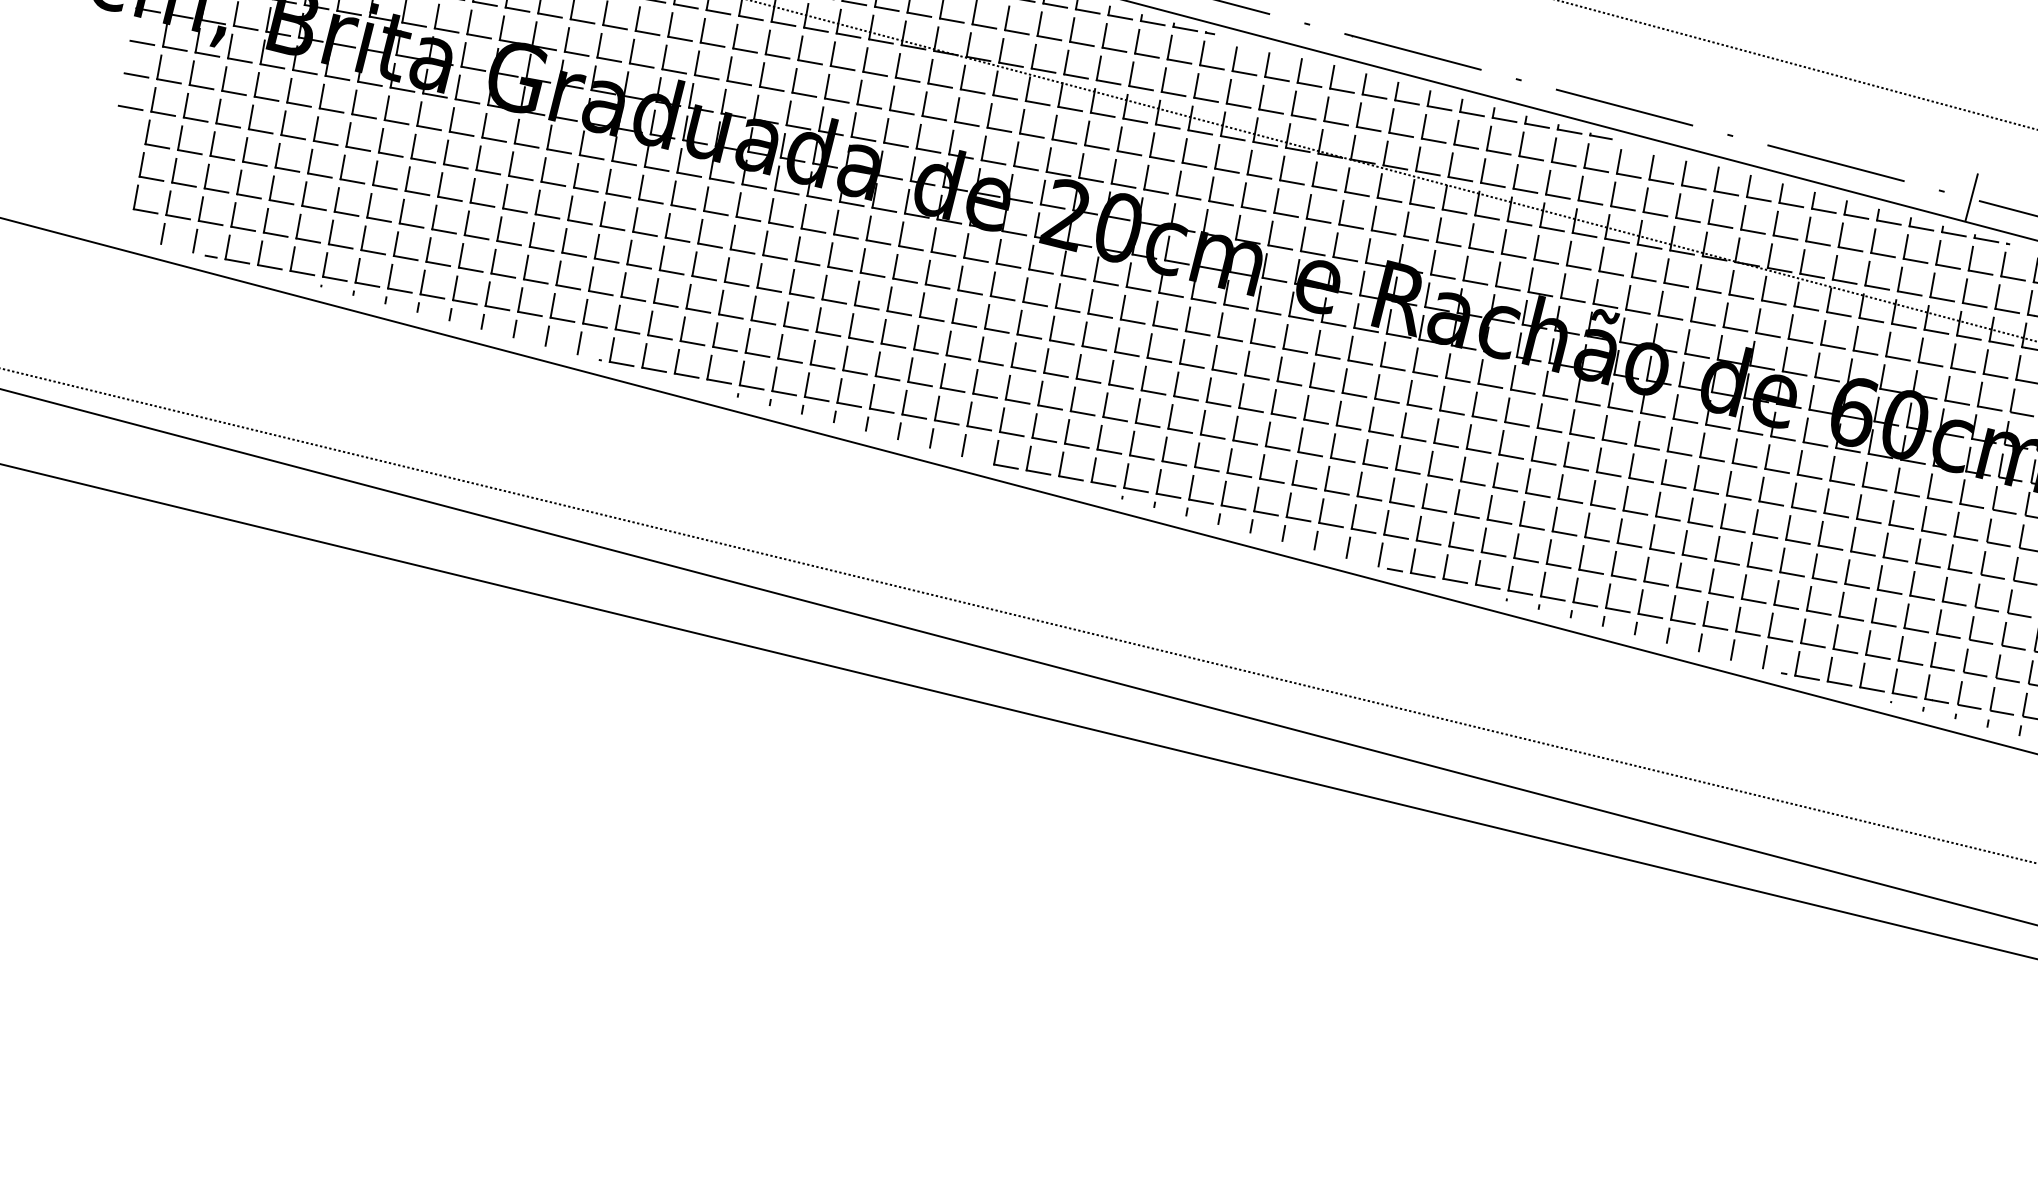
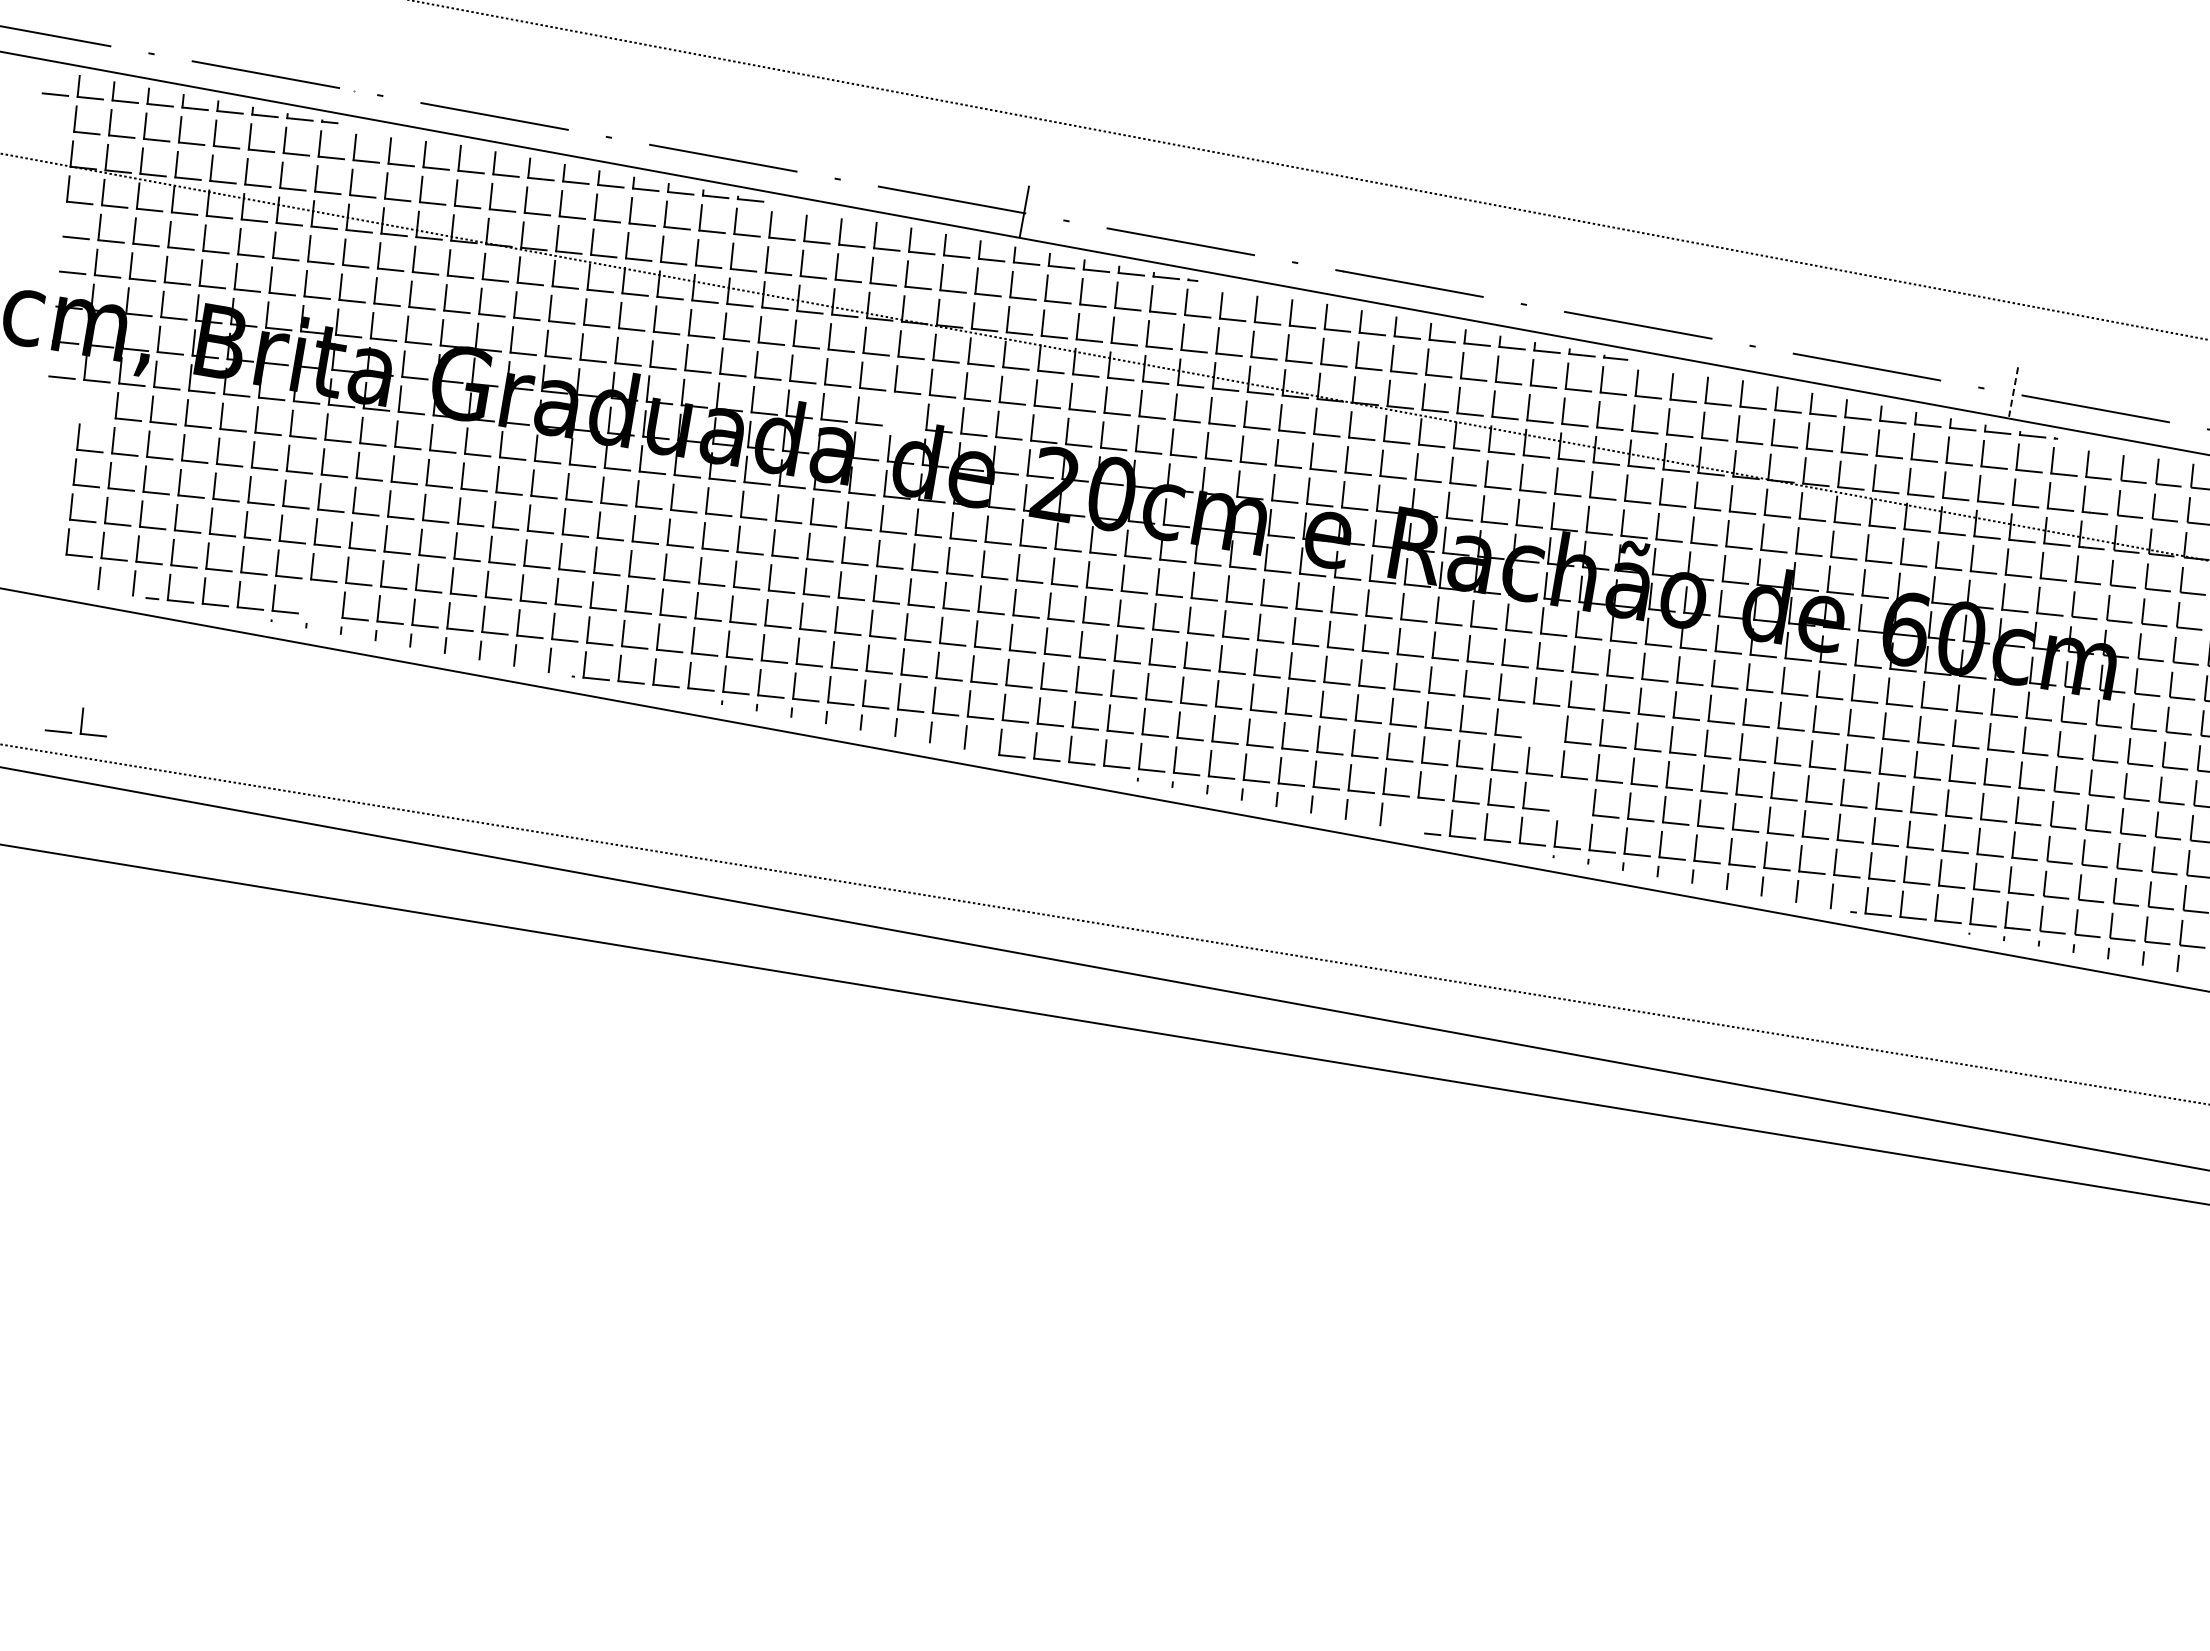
part: (153, 68) -> (75, 722), moved
line: (130, 107) -> (54, 447), removed
part: (919, 137) -> (893, 414), removed
line: (1971, 197) -> (2013, 392), solid -> dashed
part: (359, 267) -> (310, 598), removed
part: (1496, 476) -> (1532, 726), removed
part: (1517, 547) -> (1560, 800), removed
line: (1379, 555) -> (1415, 819), removed

